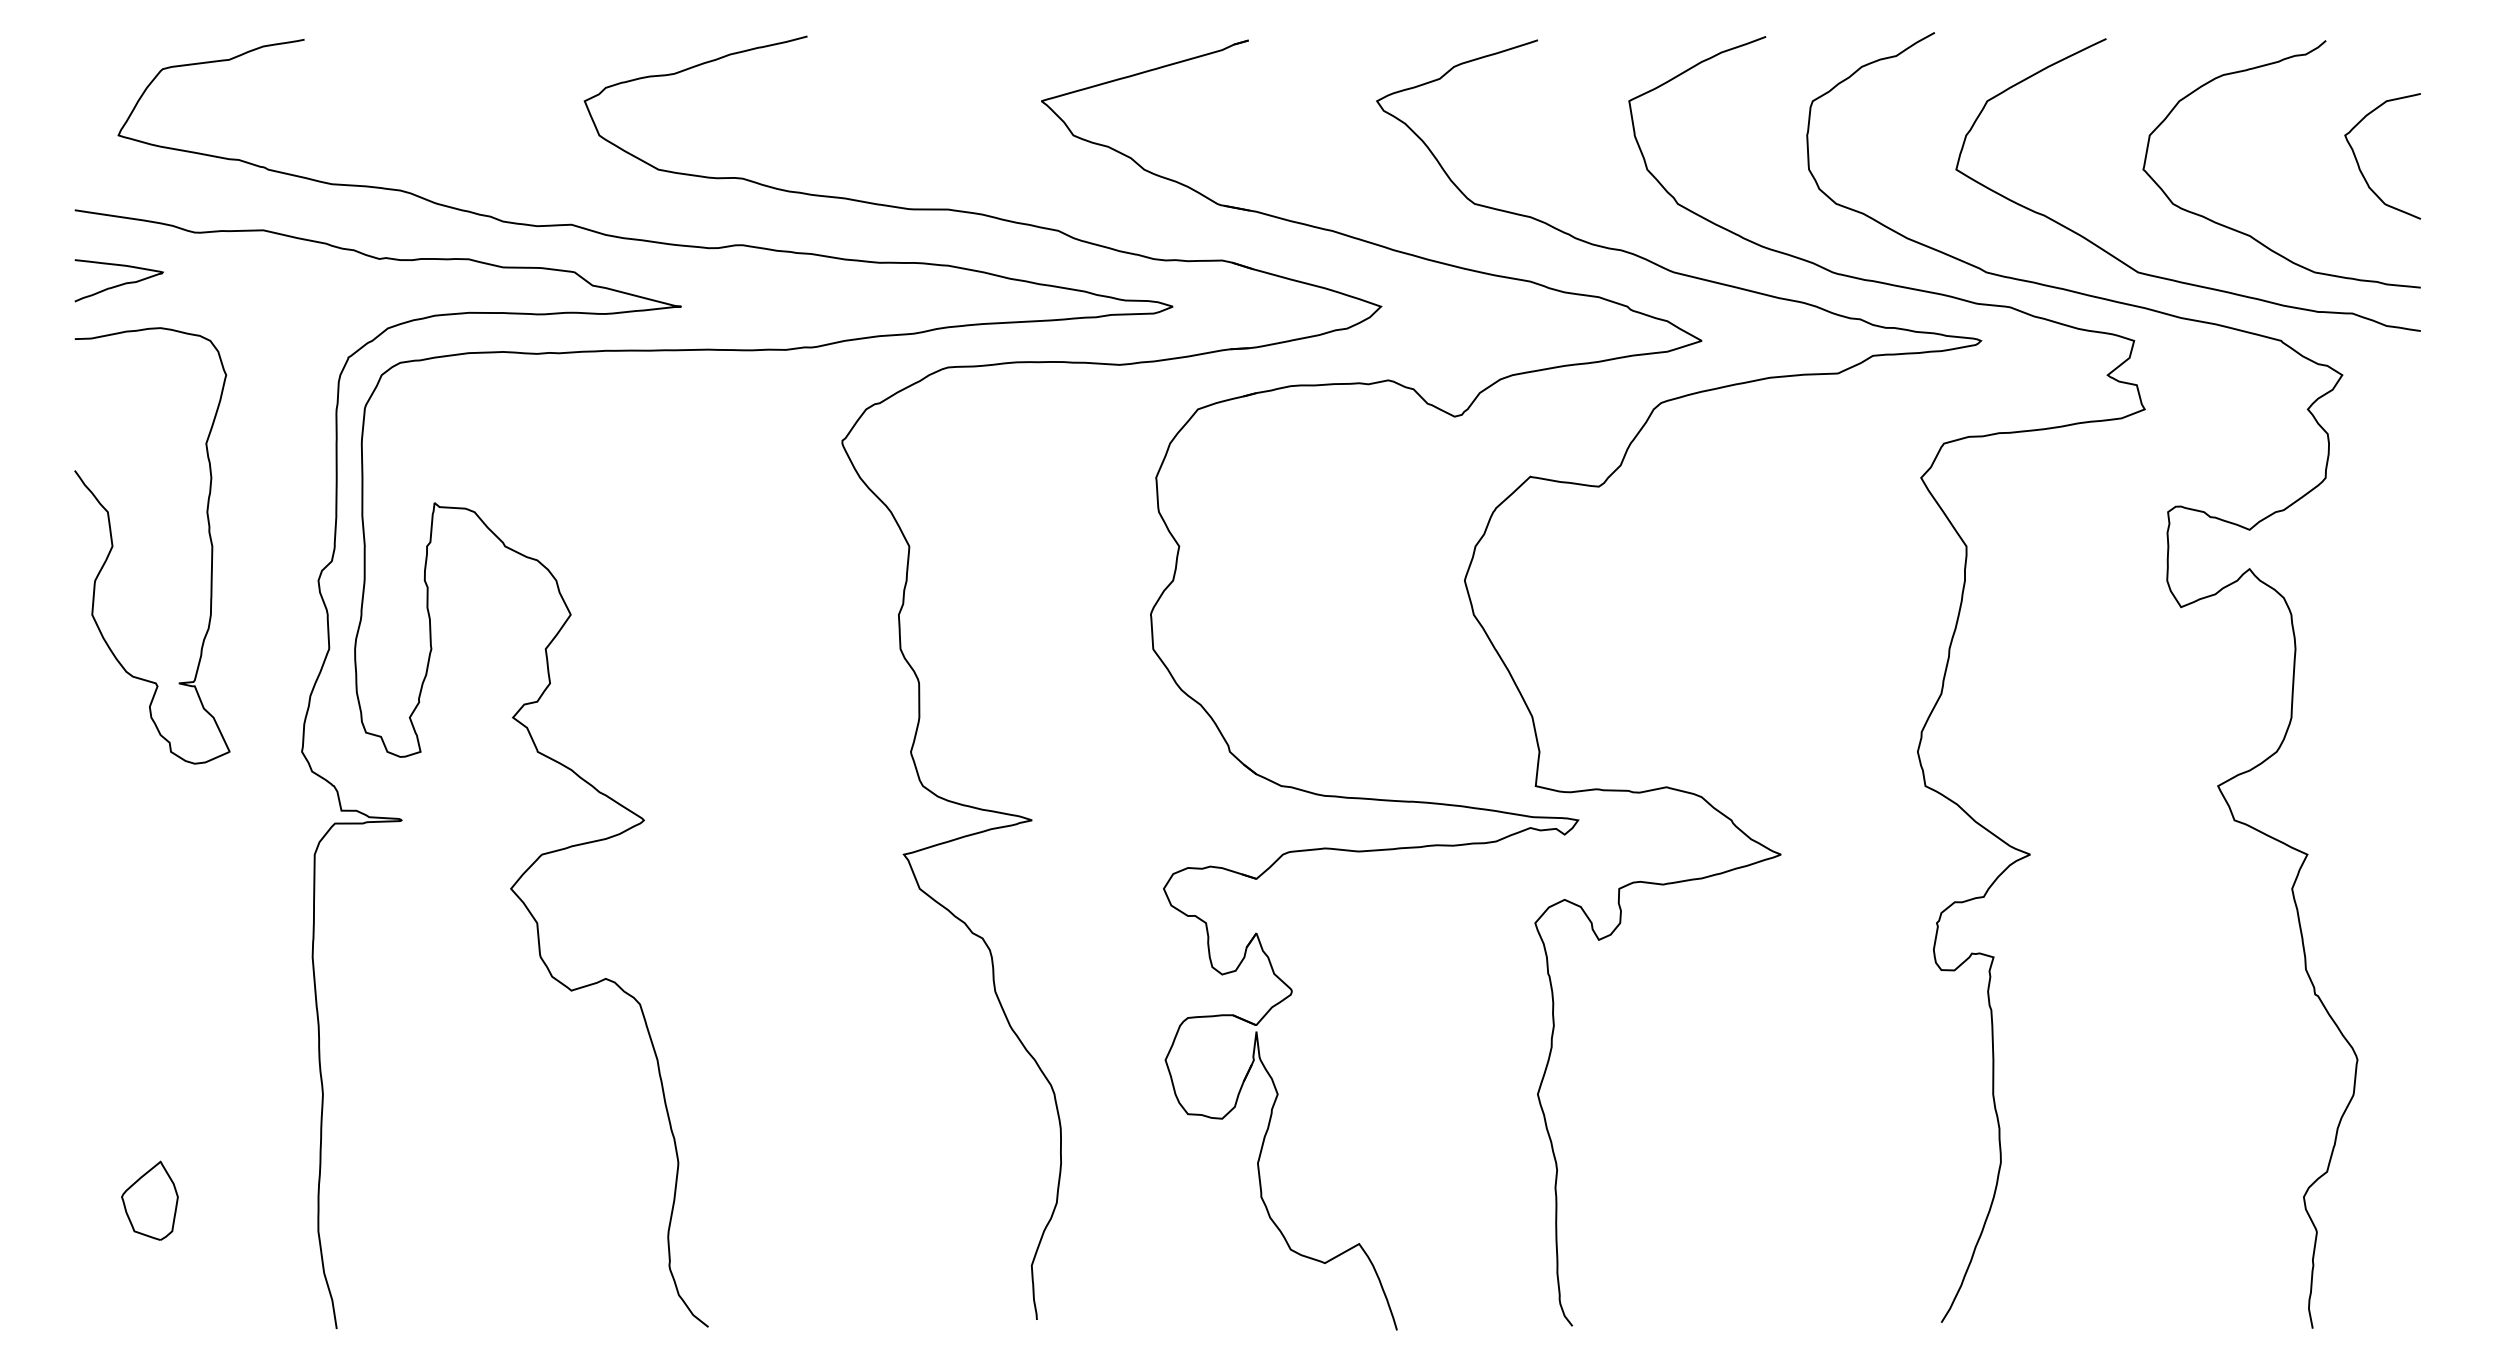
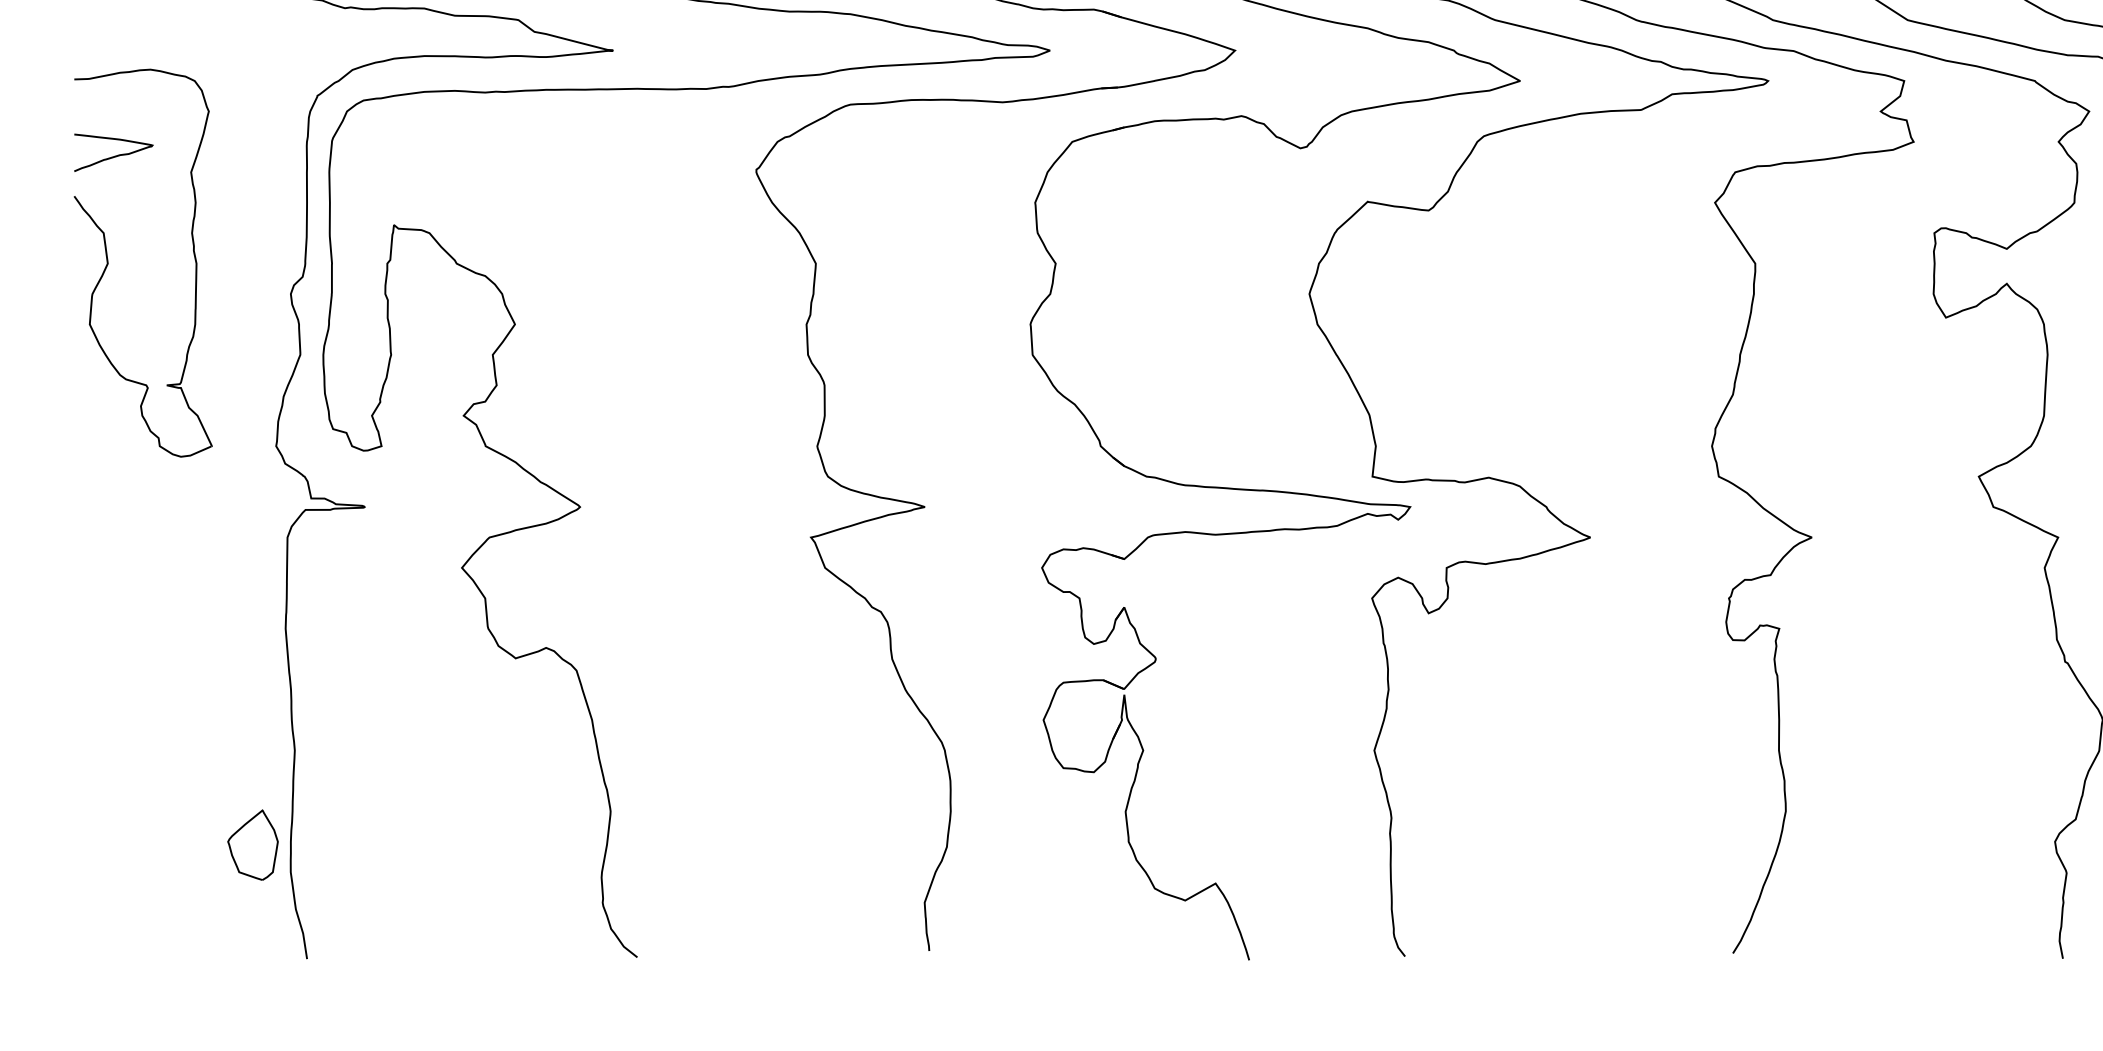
curve: (118, 284) -> (113, 156), moved
part: (149, 1200) -> (252, 844), moved

